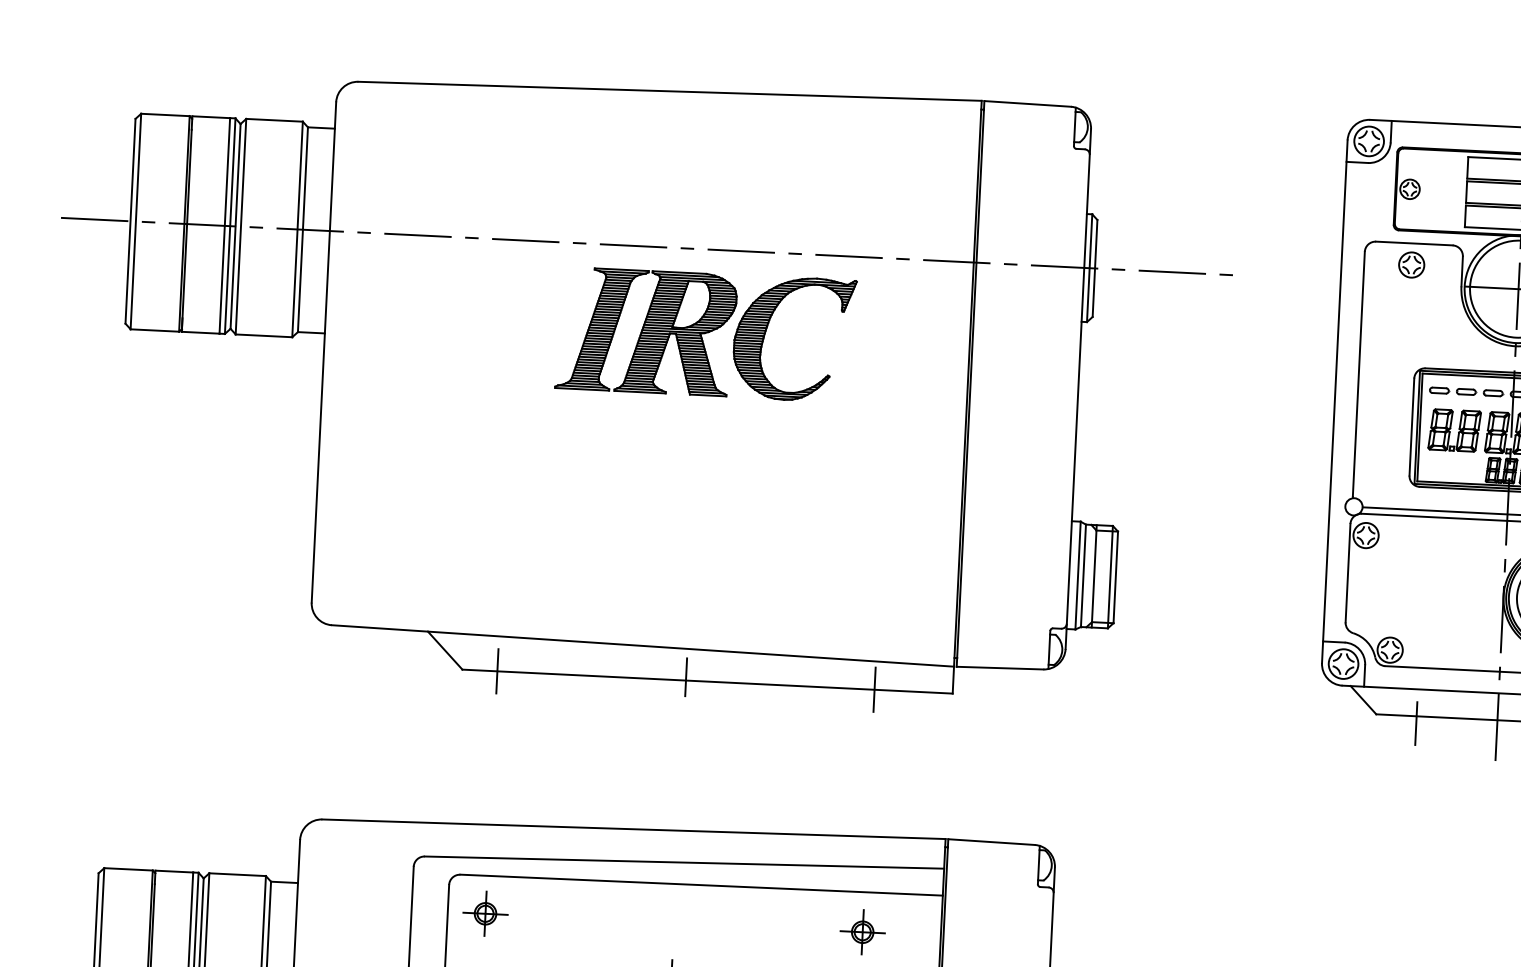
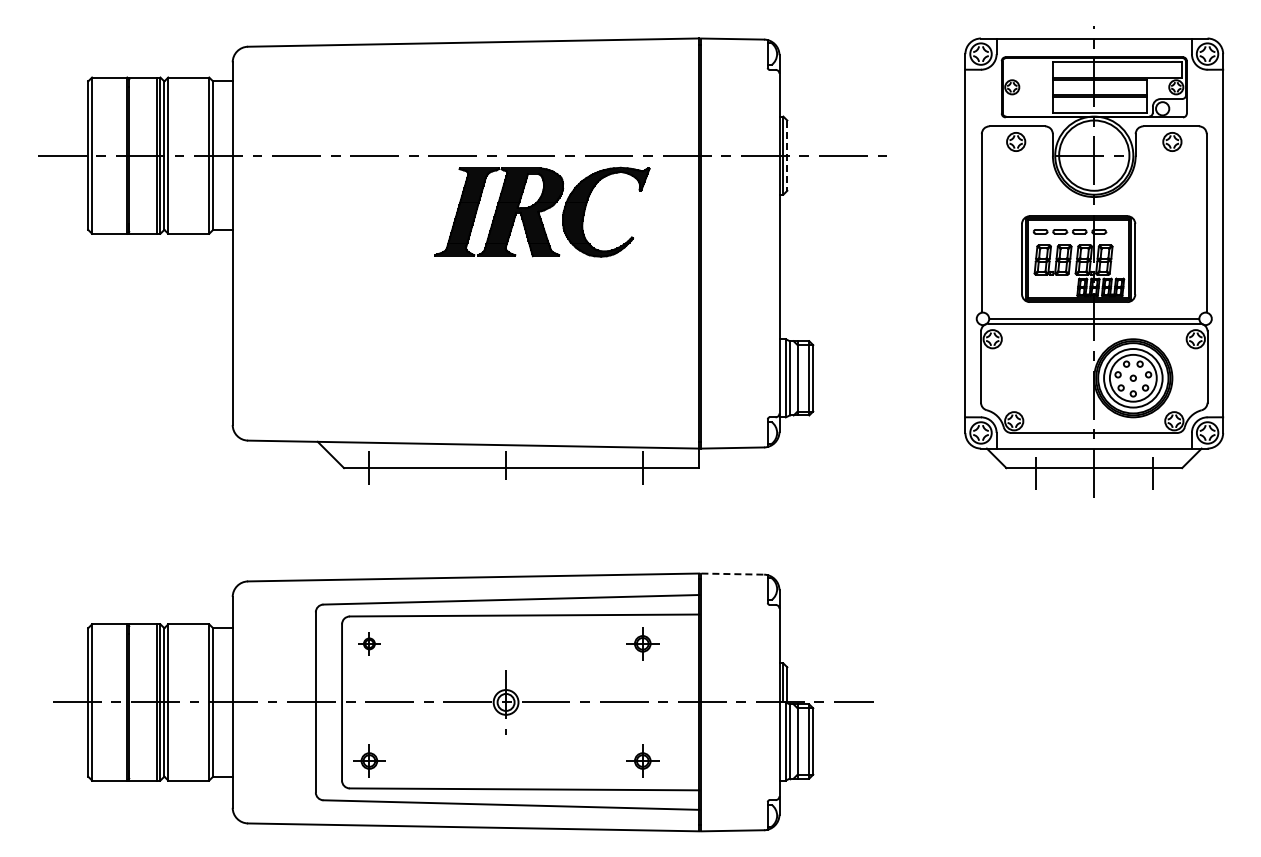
line: (1095, 269) -> (787, 156), solid -> dashed
part: (706, 333) -> (542, 211), moved
line: (992, 842) -> (733, 574), solid -> dashed
part: (485, 913) -> (369, 643), size x0.7

